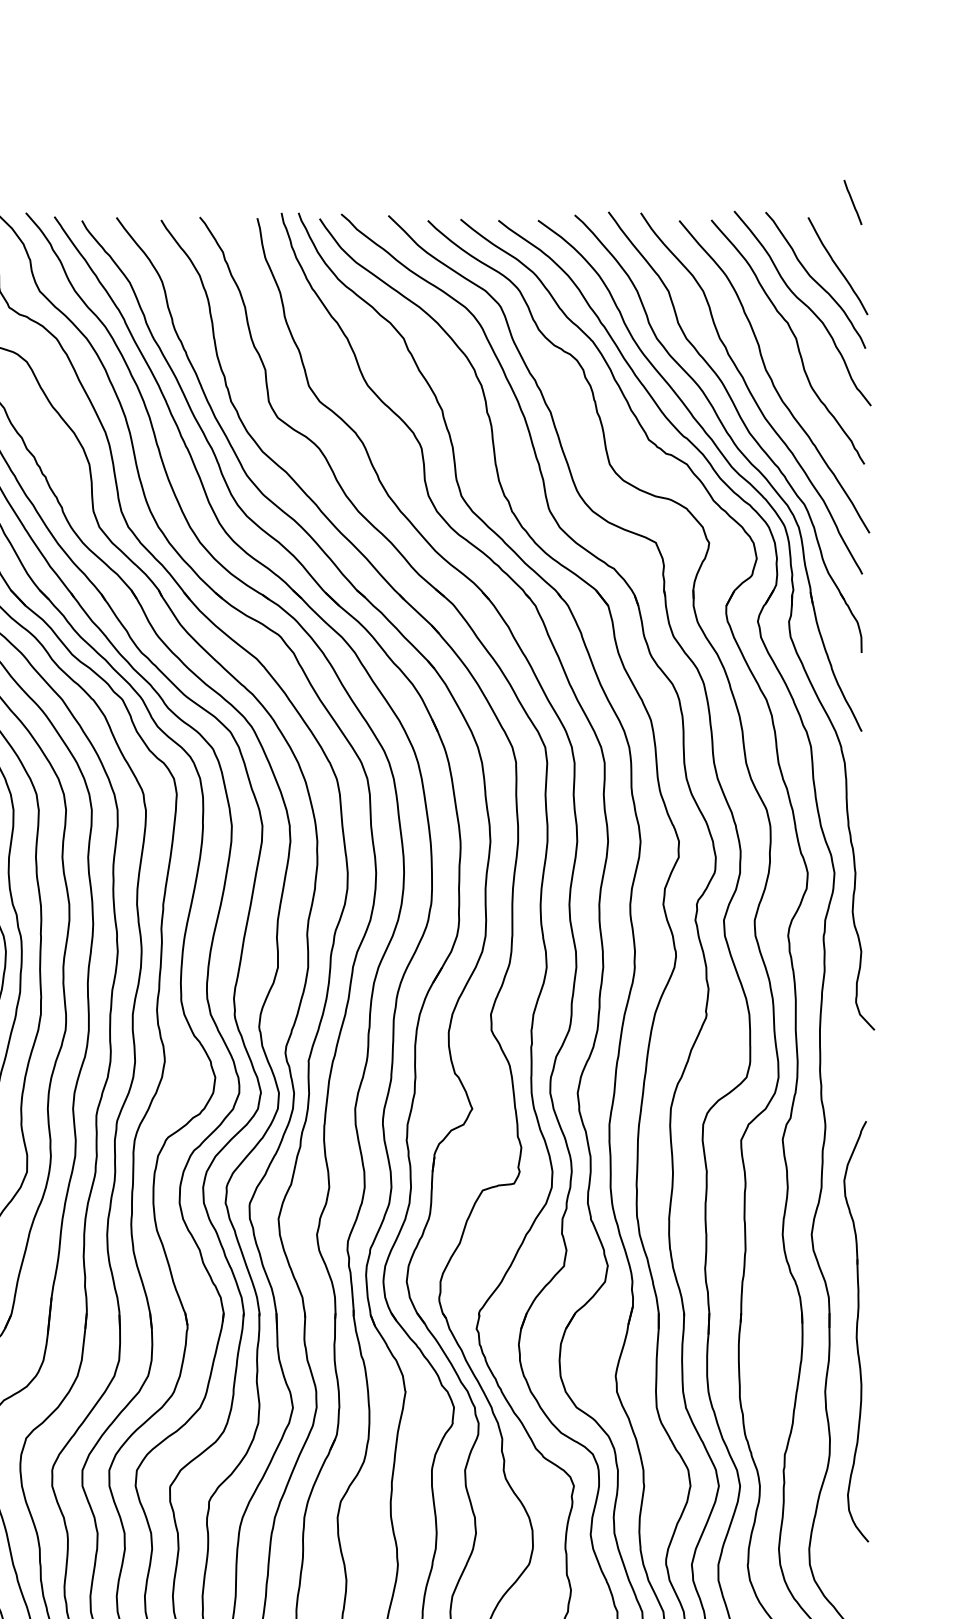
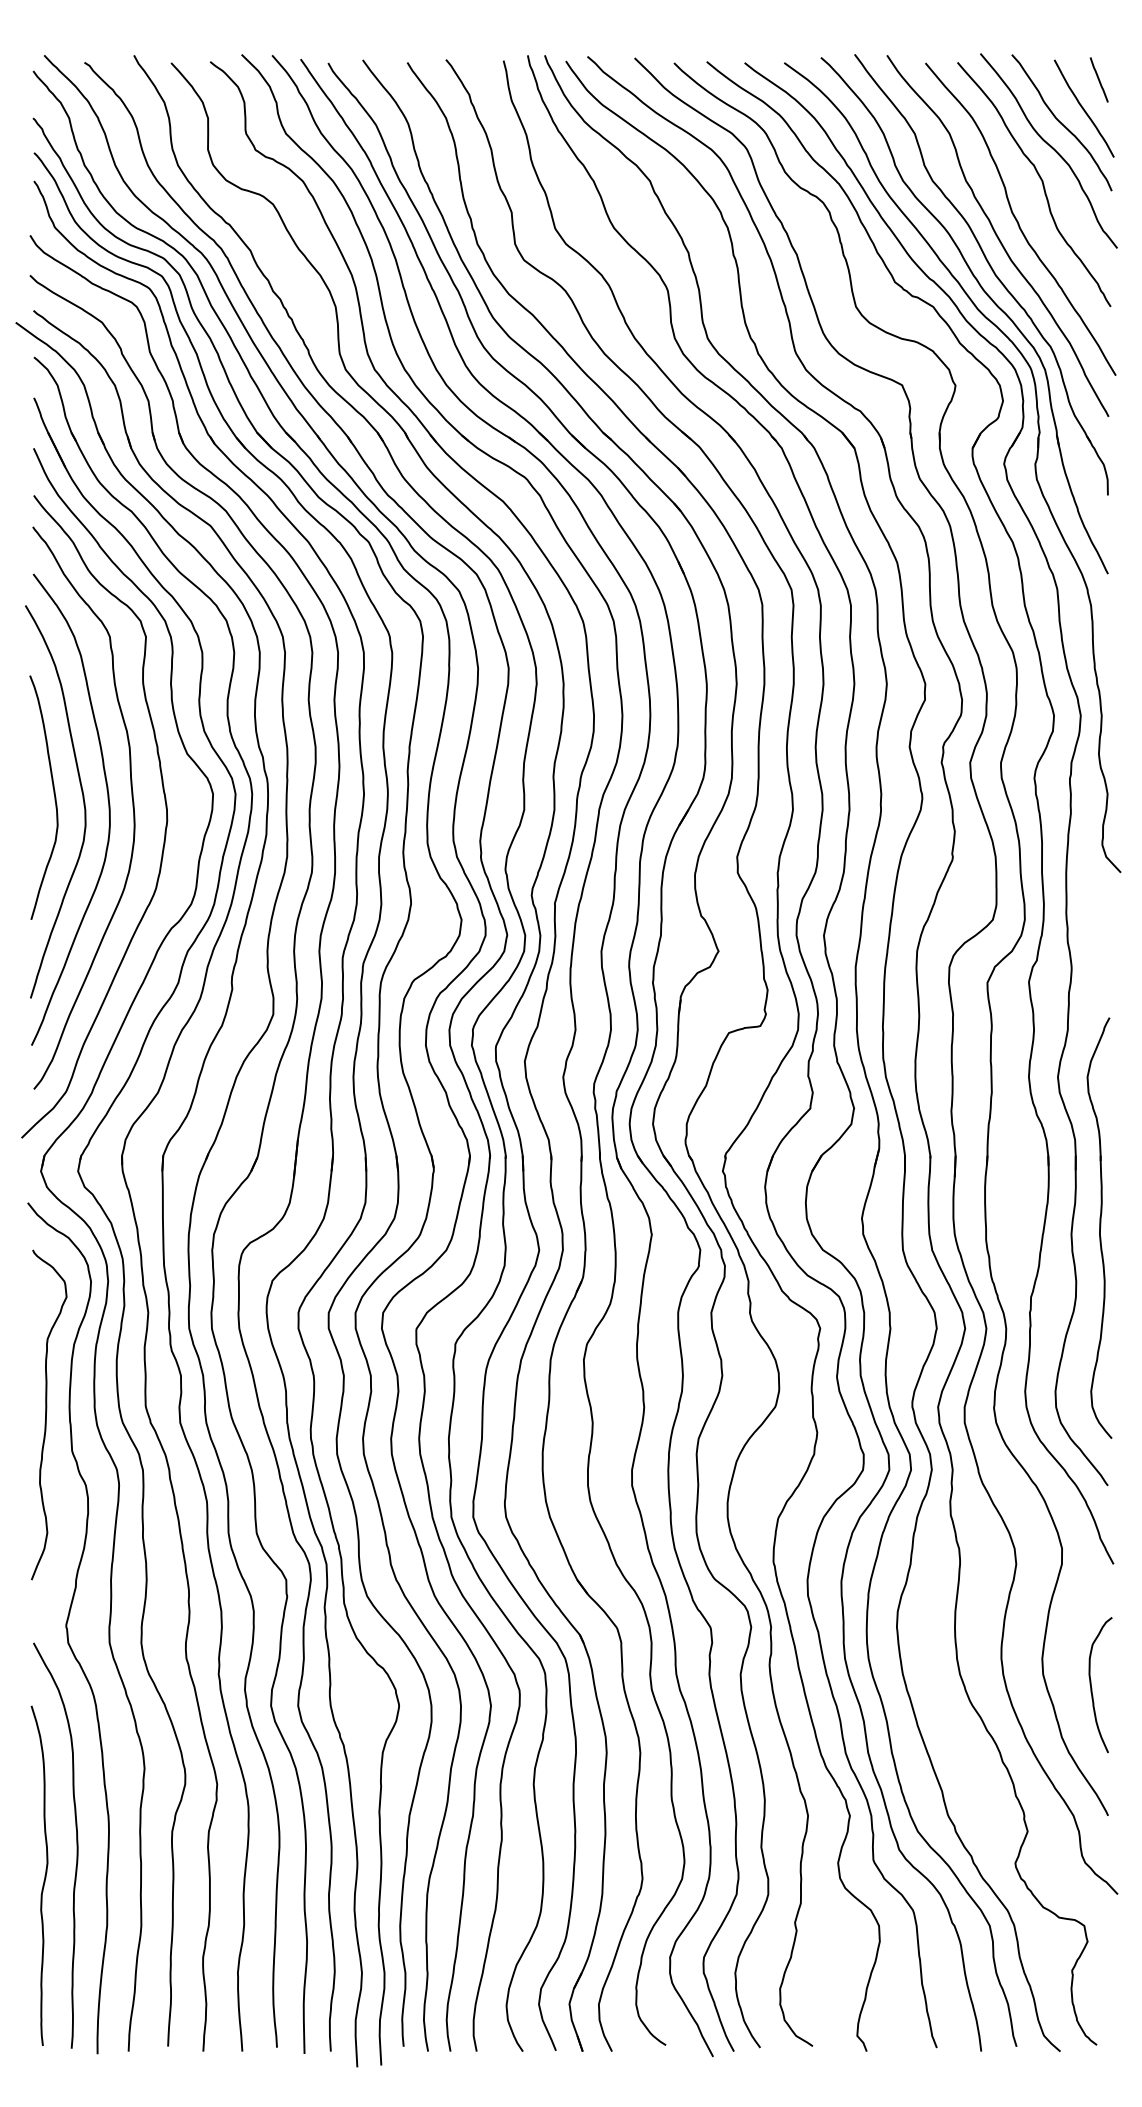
line: (852, 202) -> (1098, 79), moved
part: (856, 1331) -> (1099, 1227), moved

